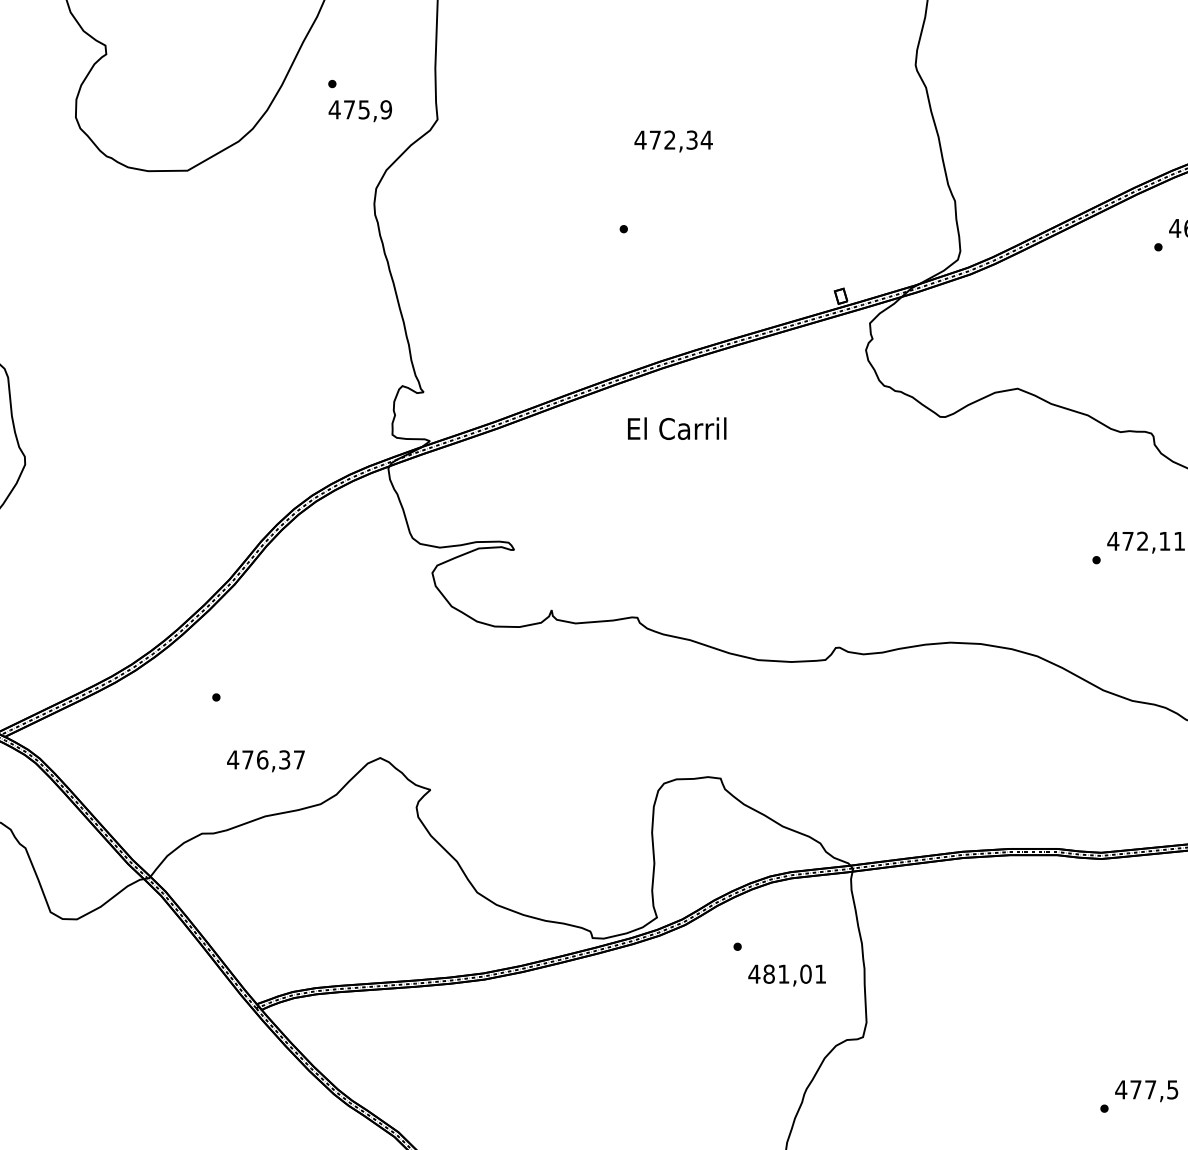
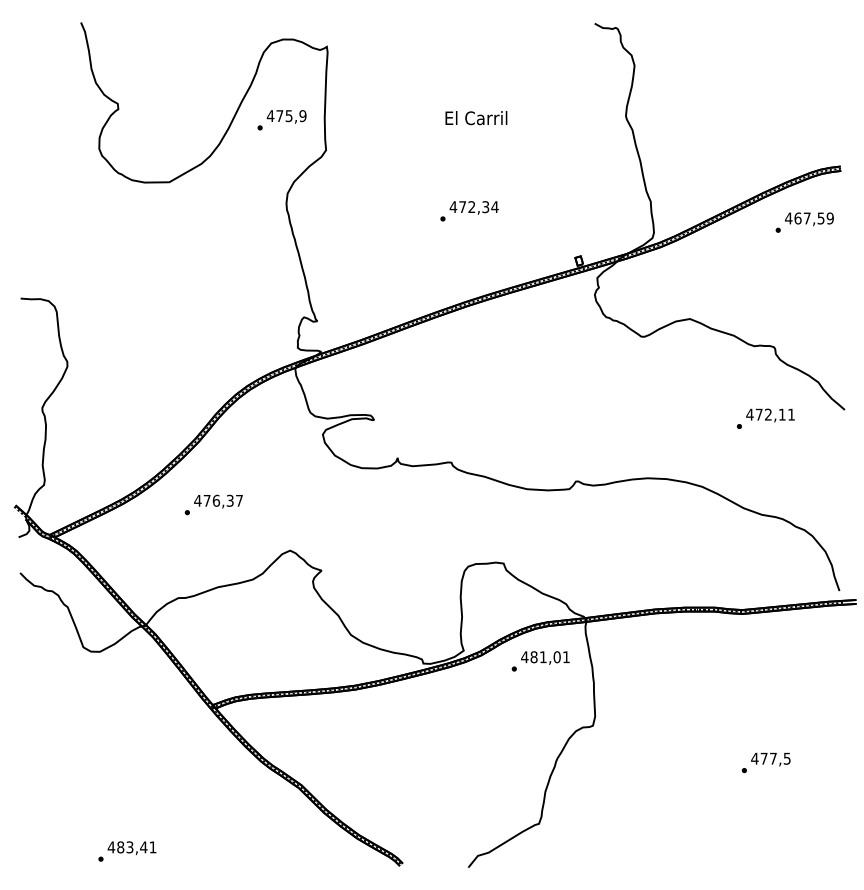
text: (360, 110) -> (286, 116), moved
text: (672, 140) -> (473, 207), moved
text: (677, 429) -> (476, 118), moved
text: (265, 760) -> (218, 501), moved
text: (787, 974) -> (545, 657), moved

